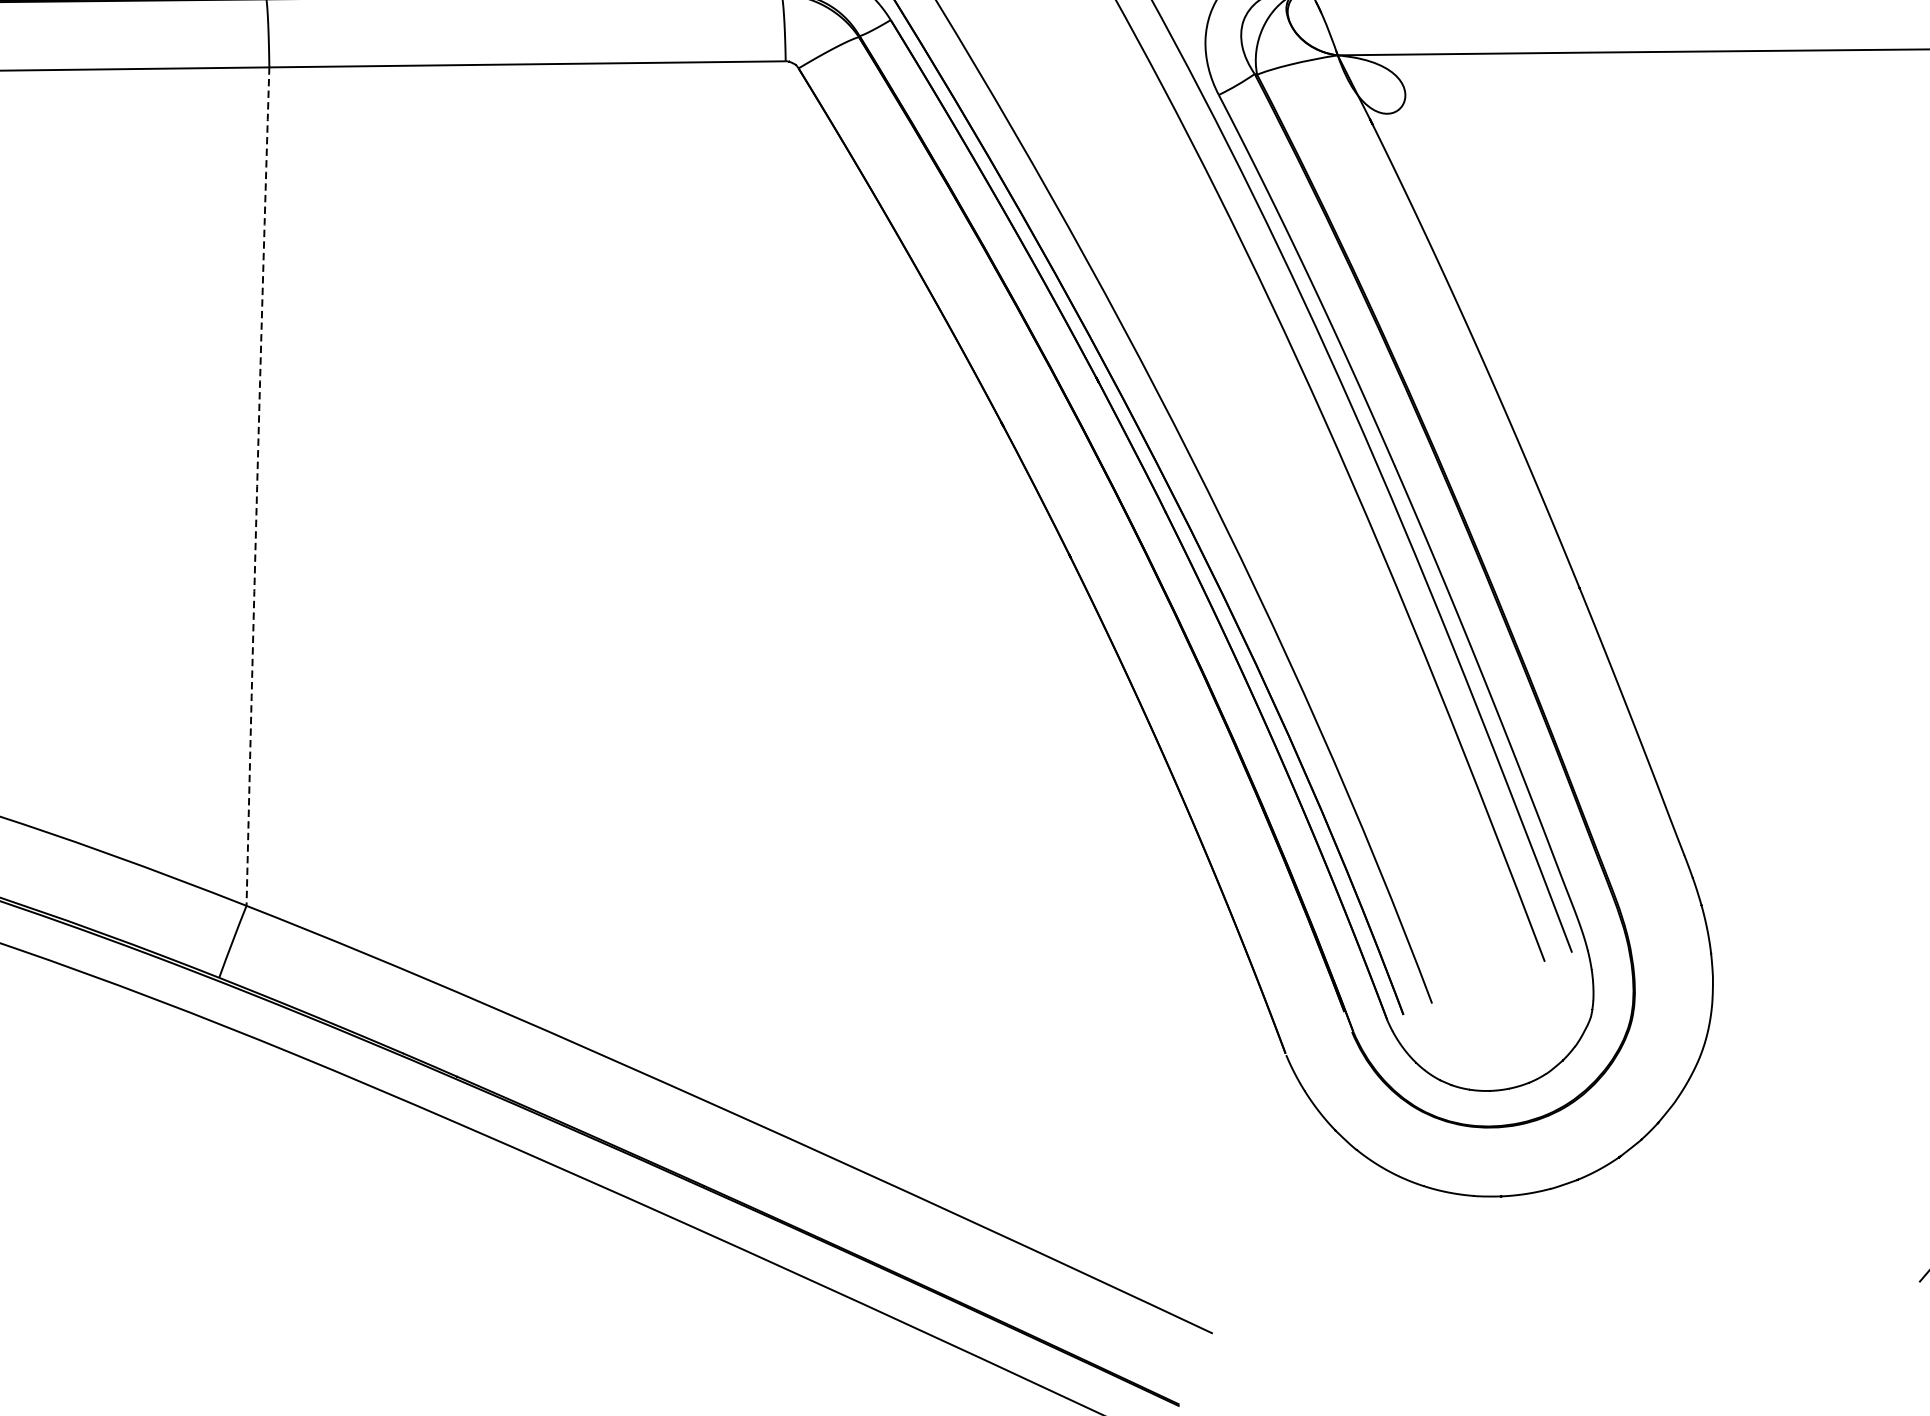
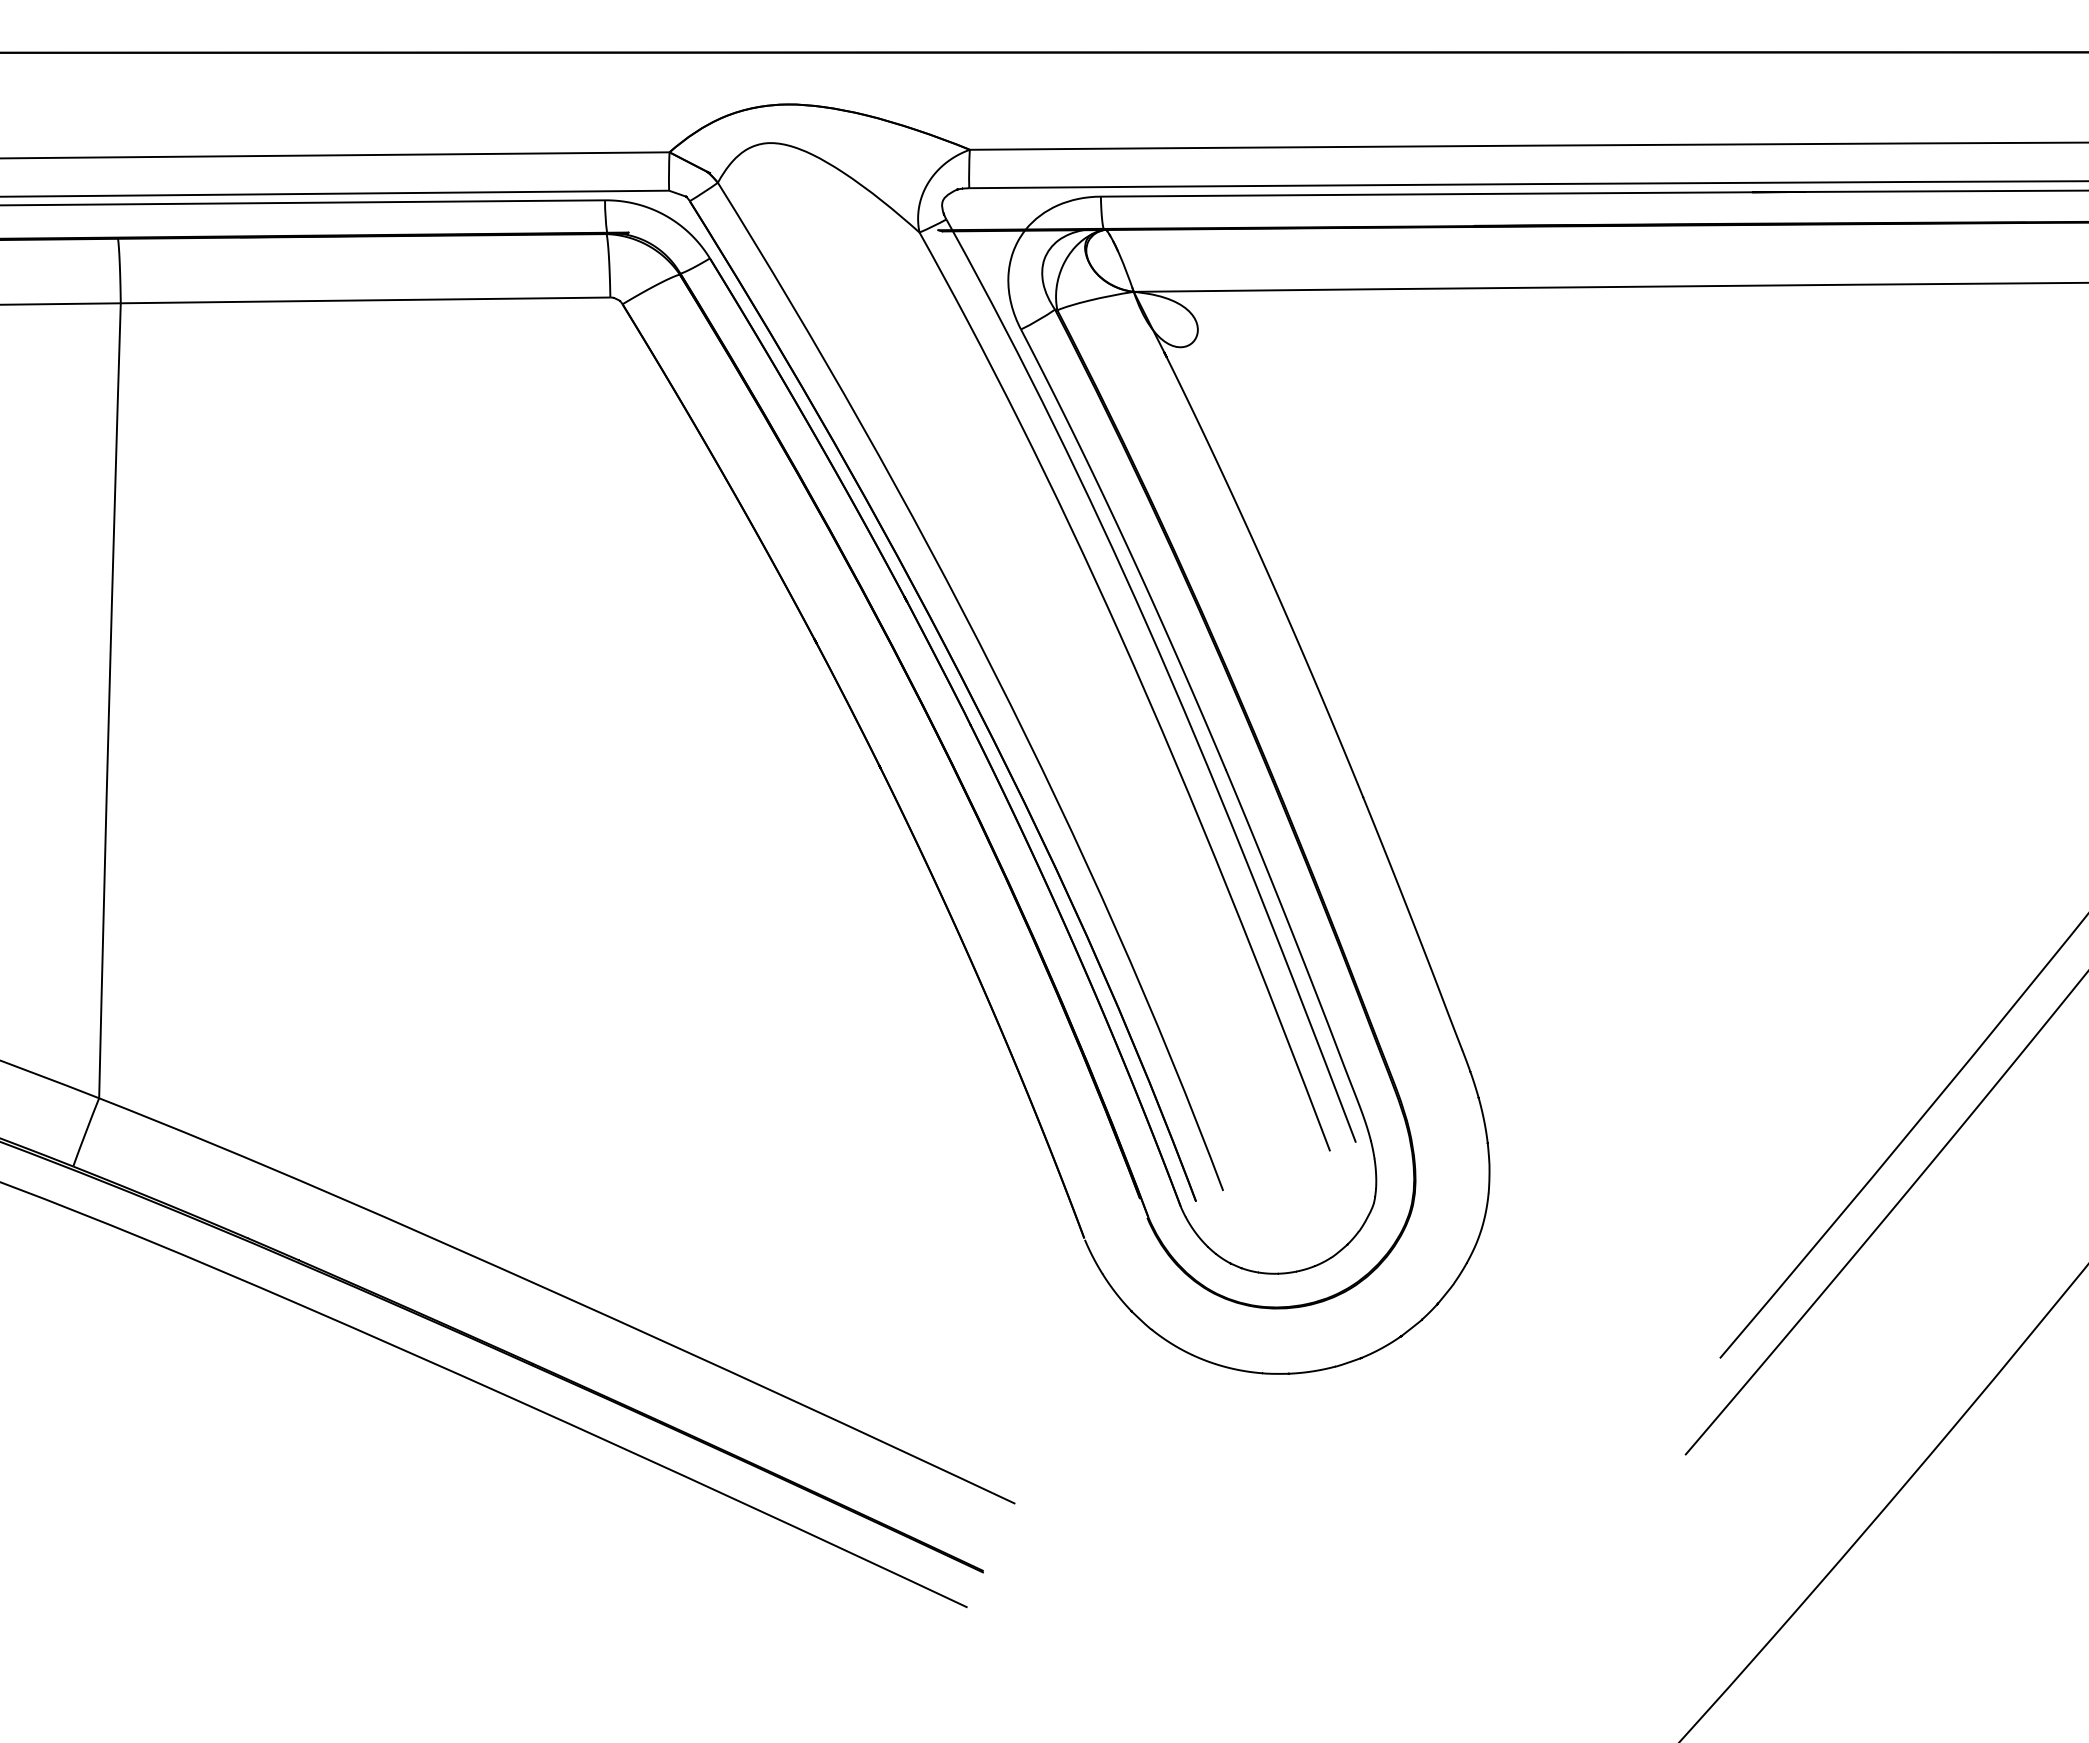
arc: (257, 486) -> (109, 700), dashed -> solid

